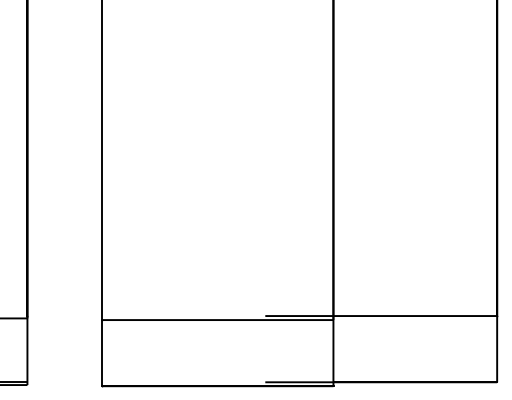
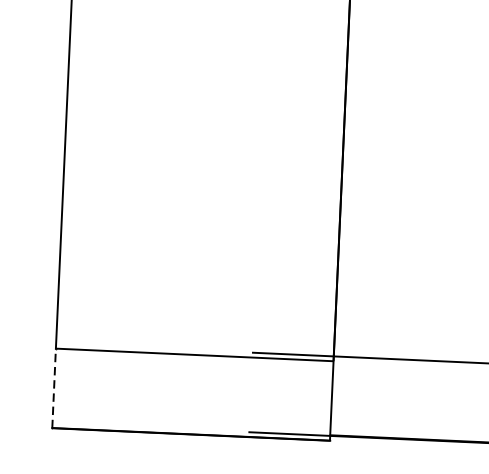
line: (102, 352) -> (54, 387), solid -> dashed

